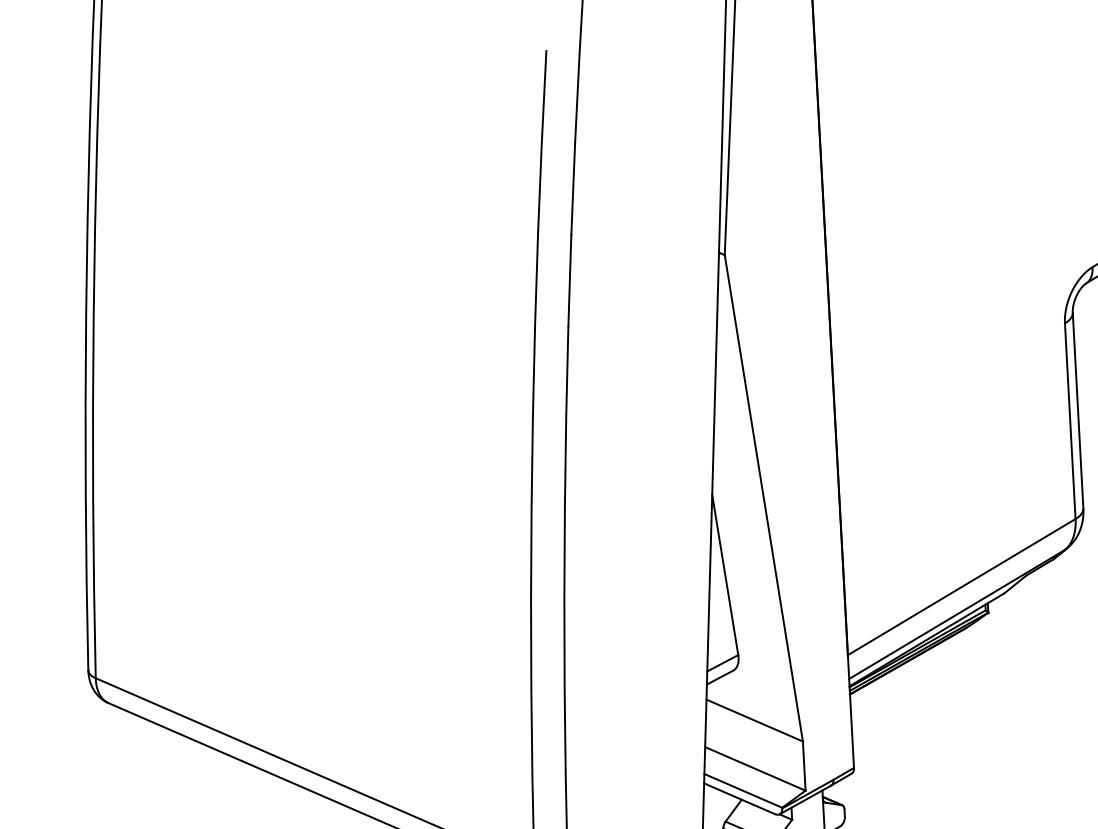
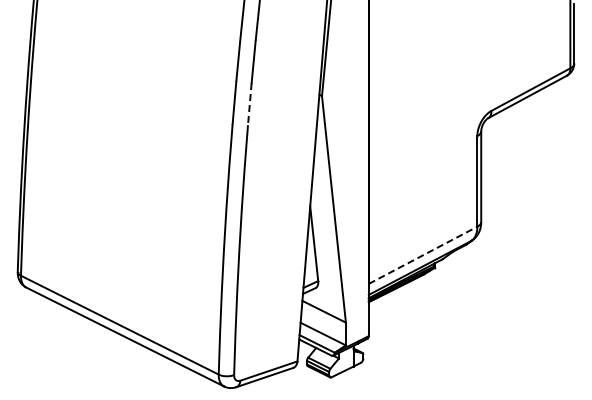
line: (569, 281) -> (249, 104), solid -> dashed
line: (962, 587) -> (423, 255), solid -> dashed

